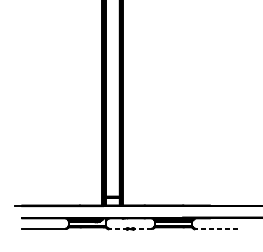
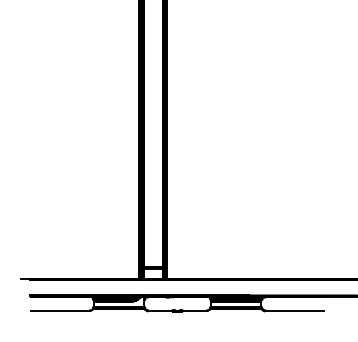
line: (130, 228) -> (177, 310), dashed -> solid
line: (216, 228) -> (294, 310), dashed -> solid

